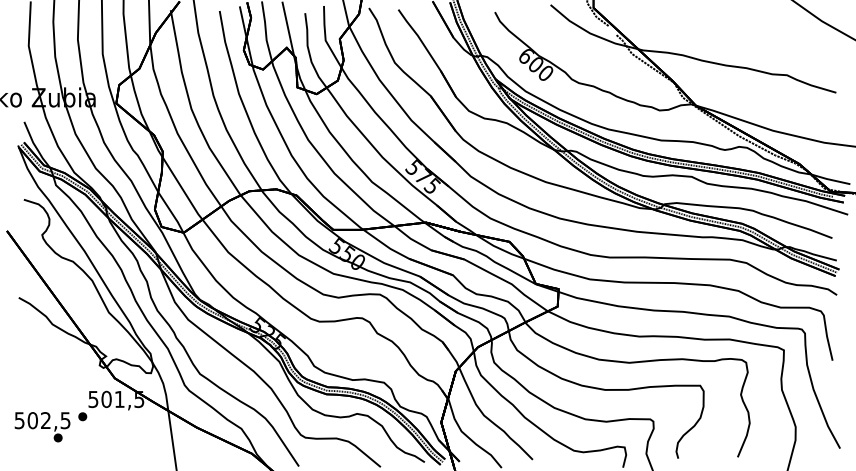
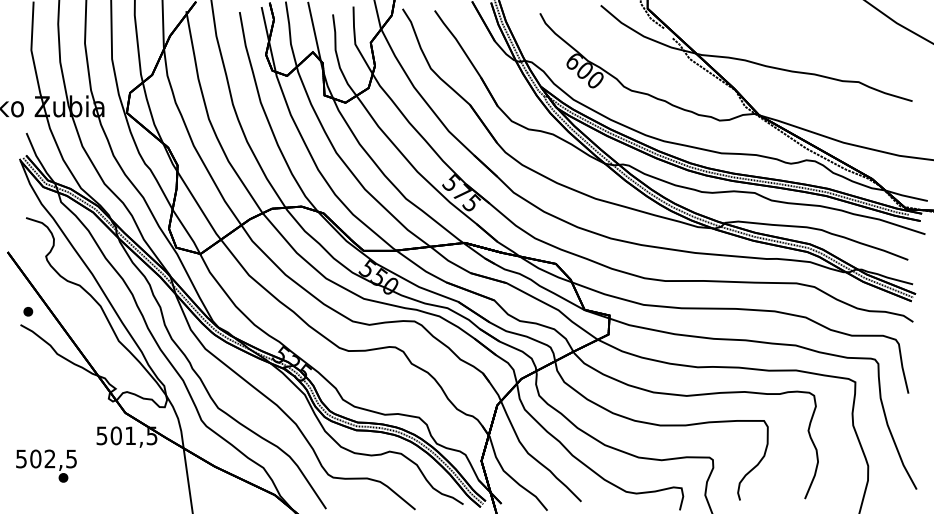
part: (82, 416) -> (28, 311), moved

